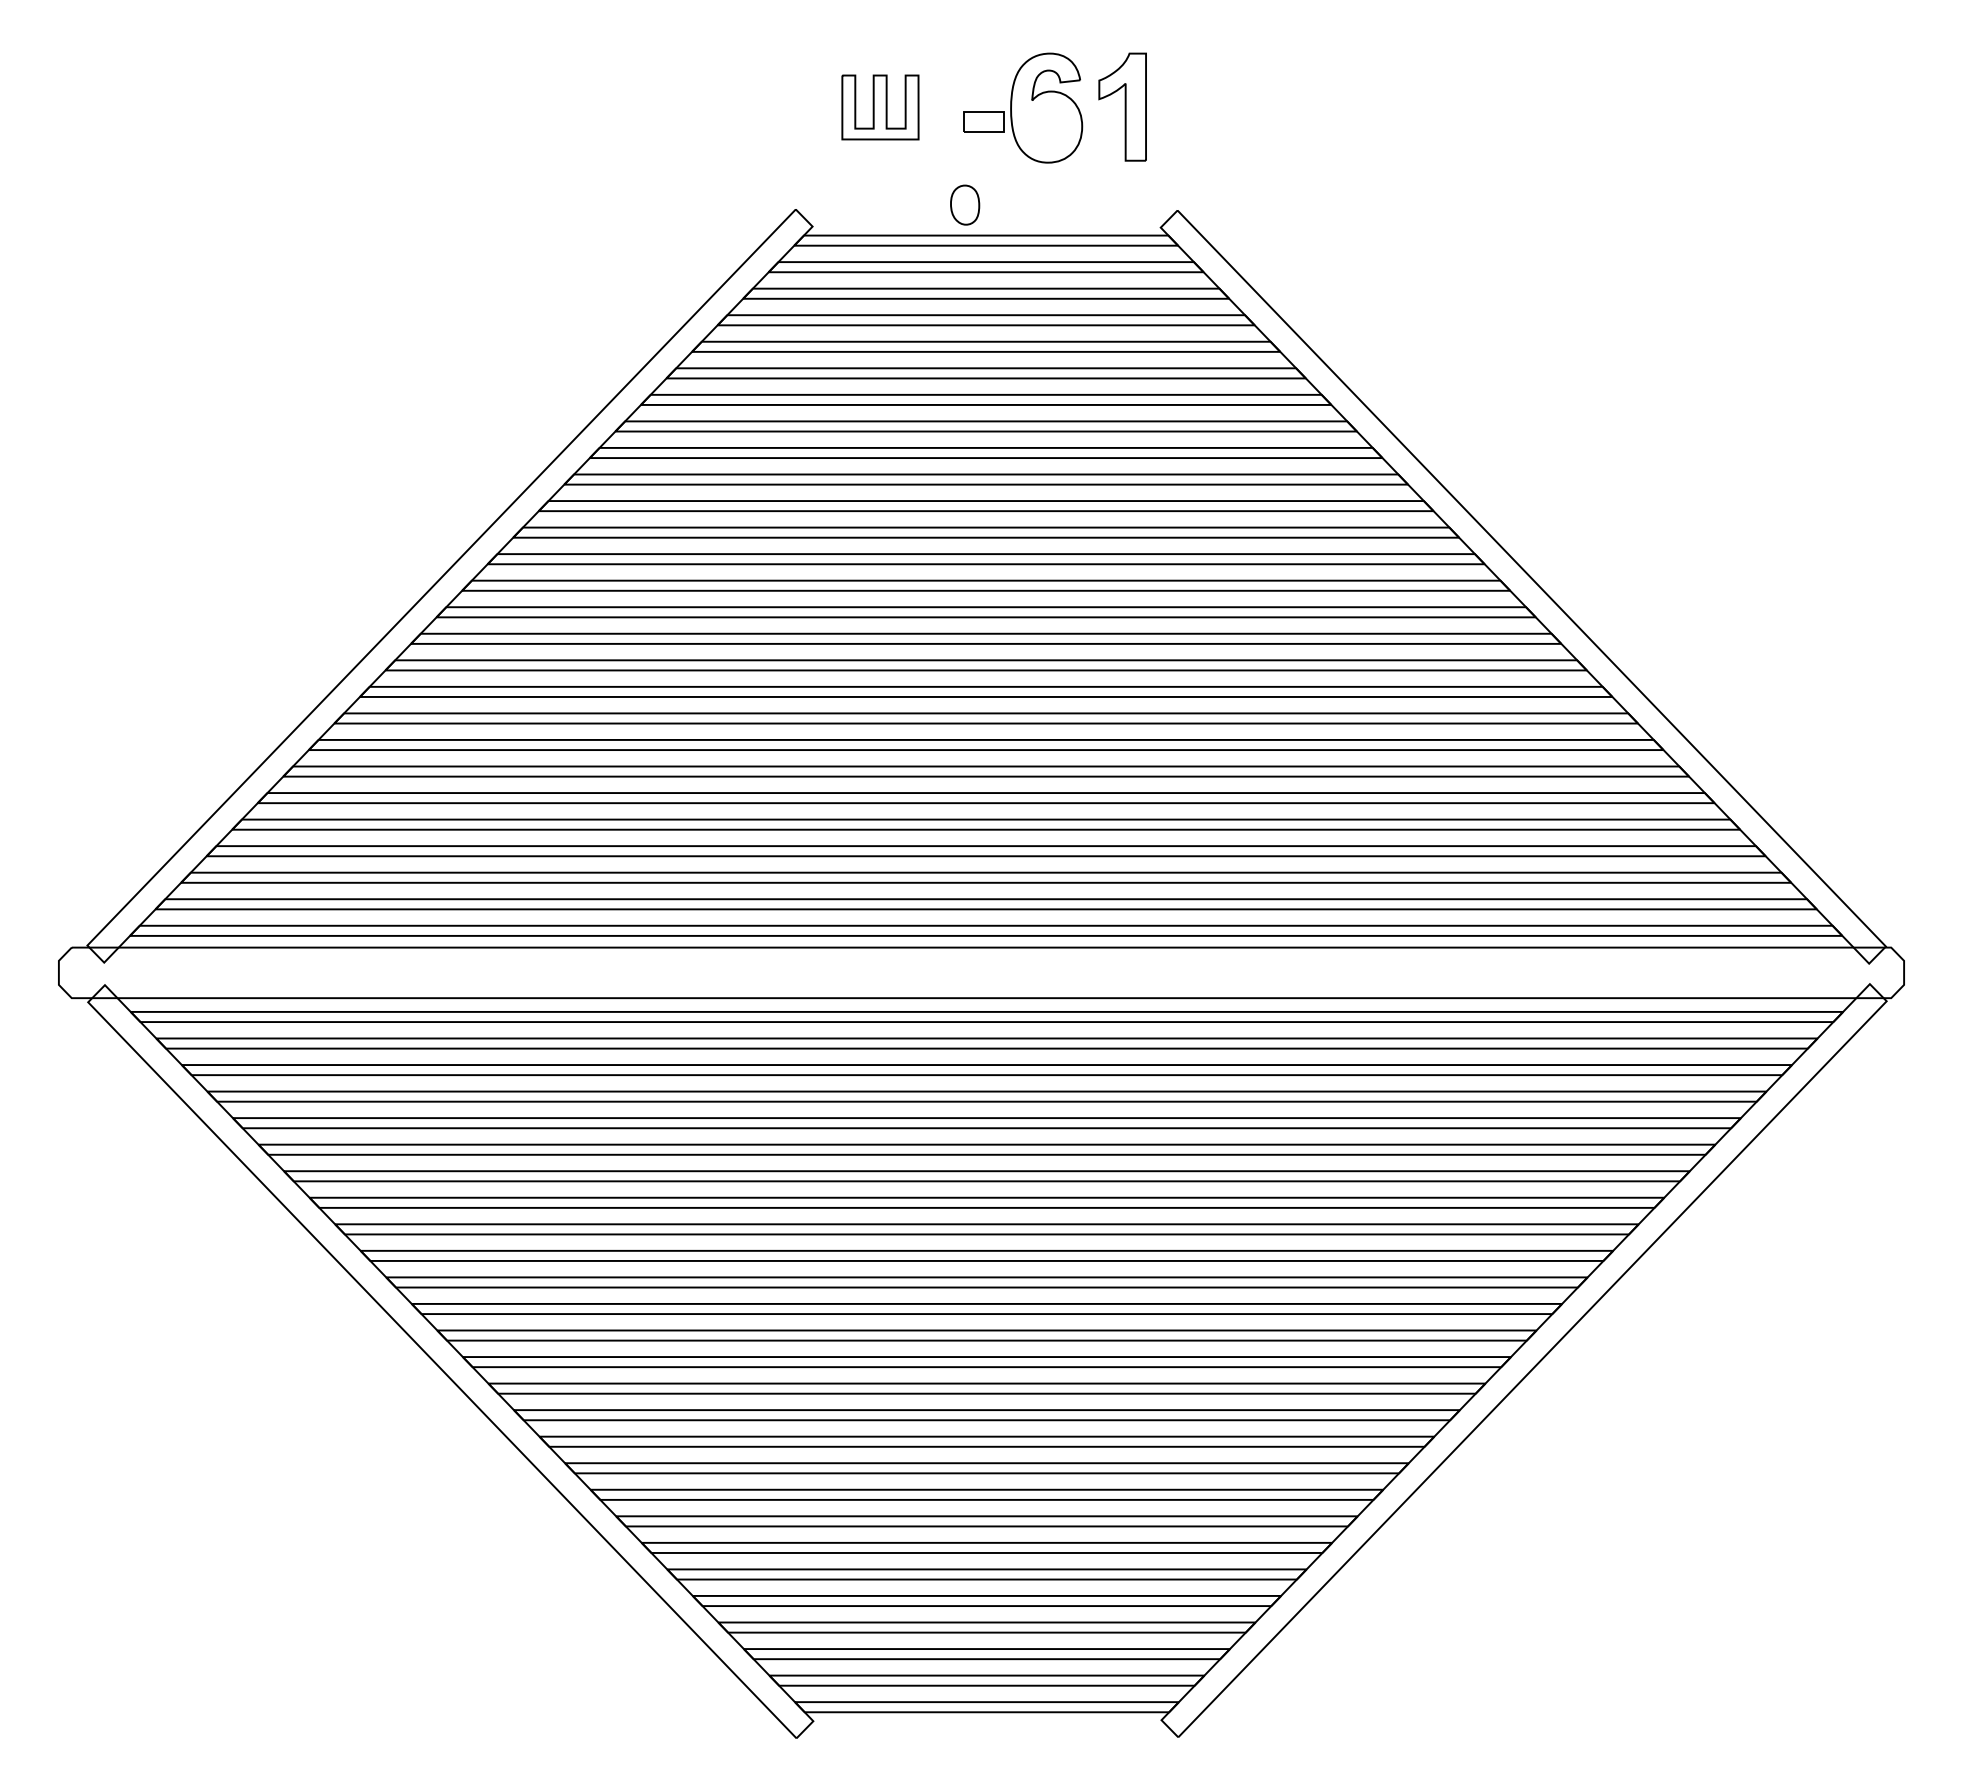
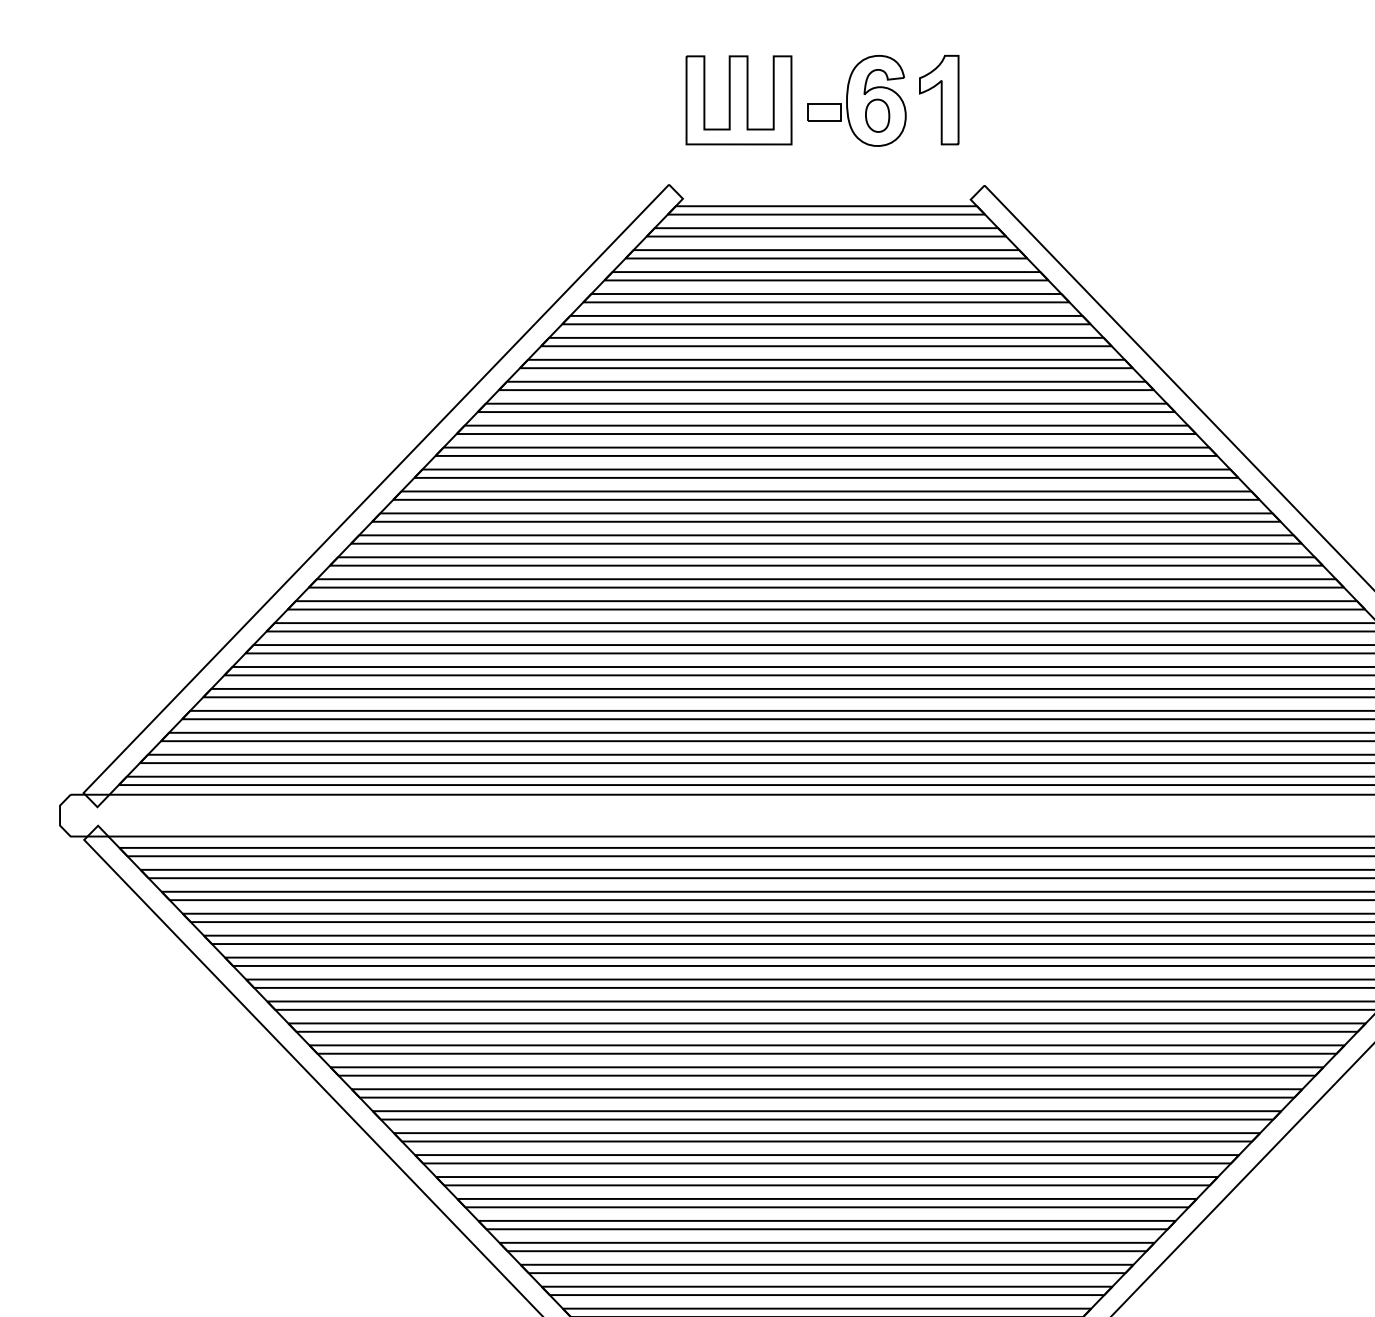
part: (880, 107) -> (739, 100), size x1.67
part: (965, 204) -> (877, 115), moved

